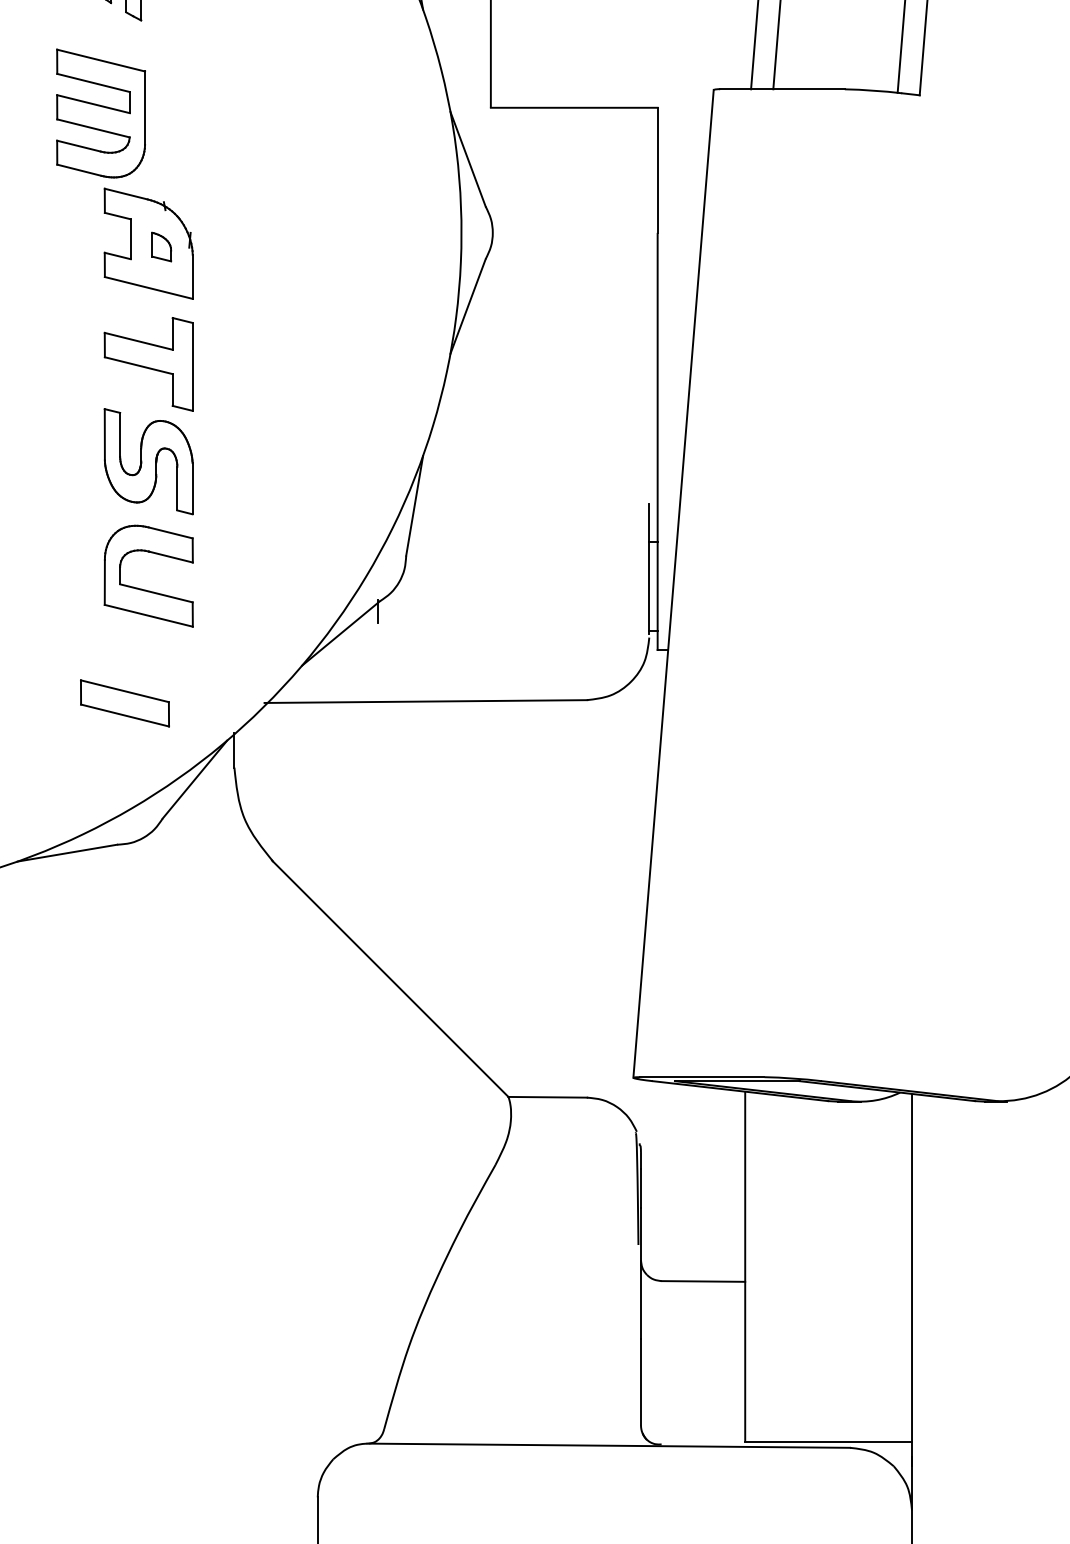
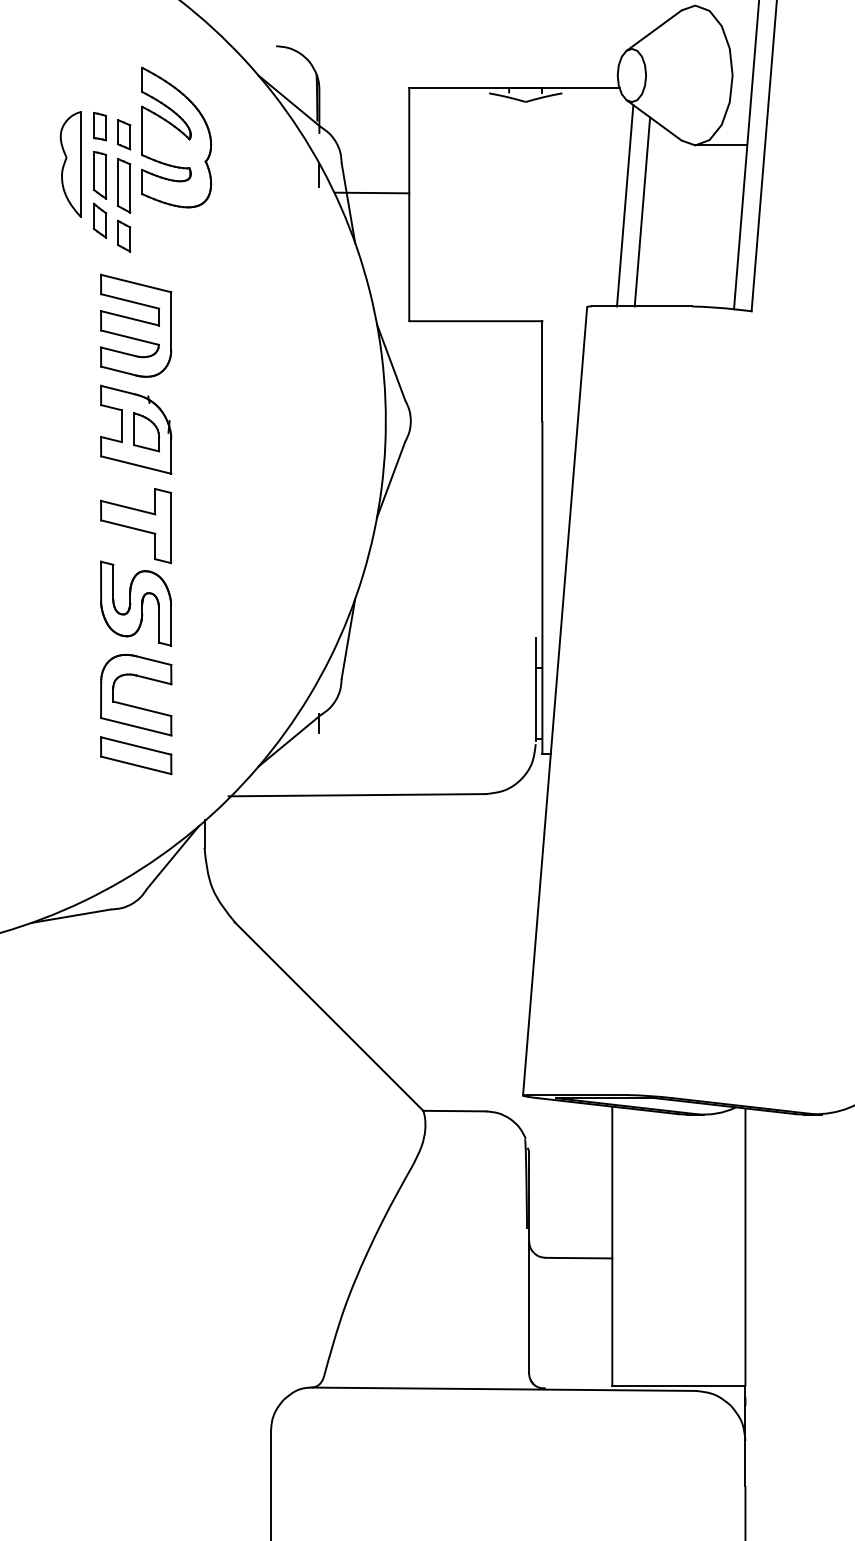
part: (101, 113) -> (136, 325), moved
part: (161, 247) -> (146, 432), size x1.67
part: (125, 703) -> (136, 755), moved

